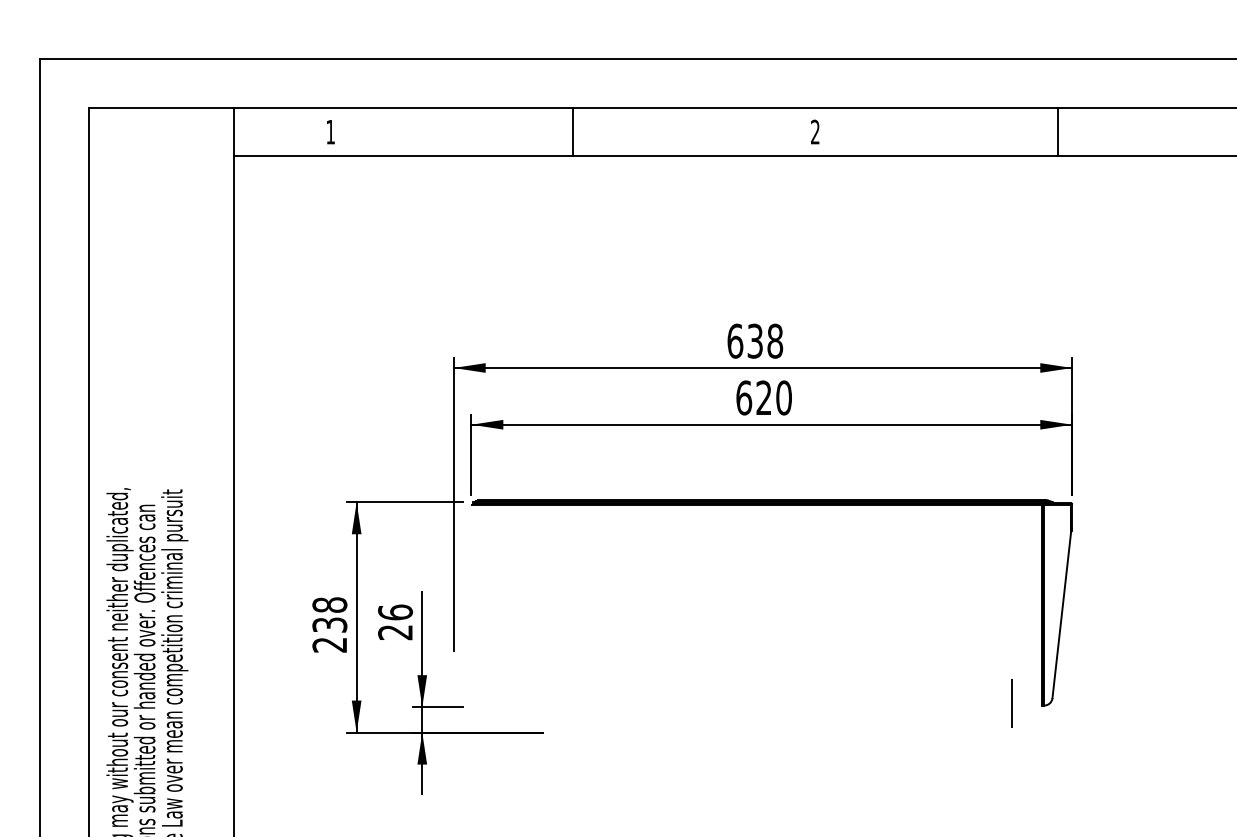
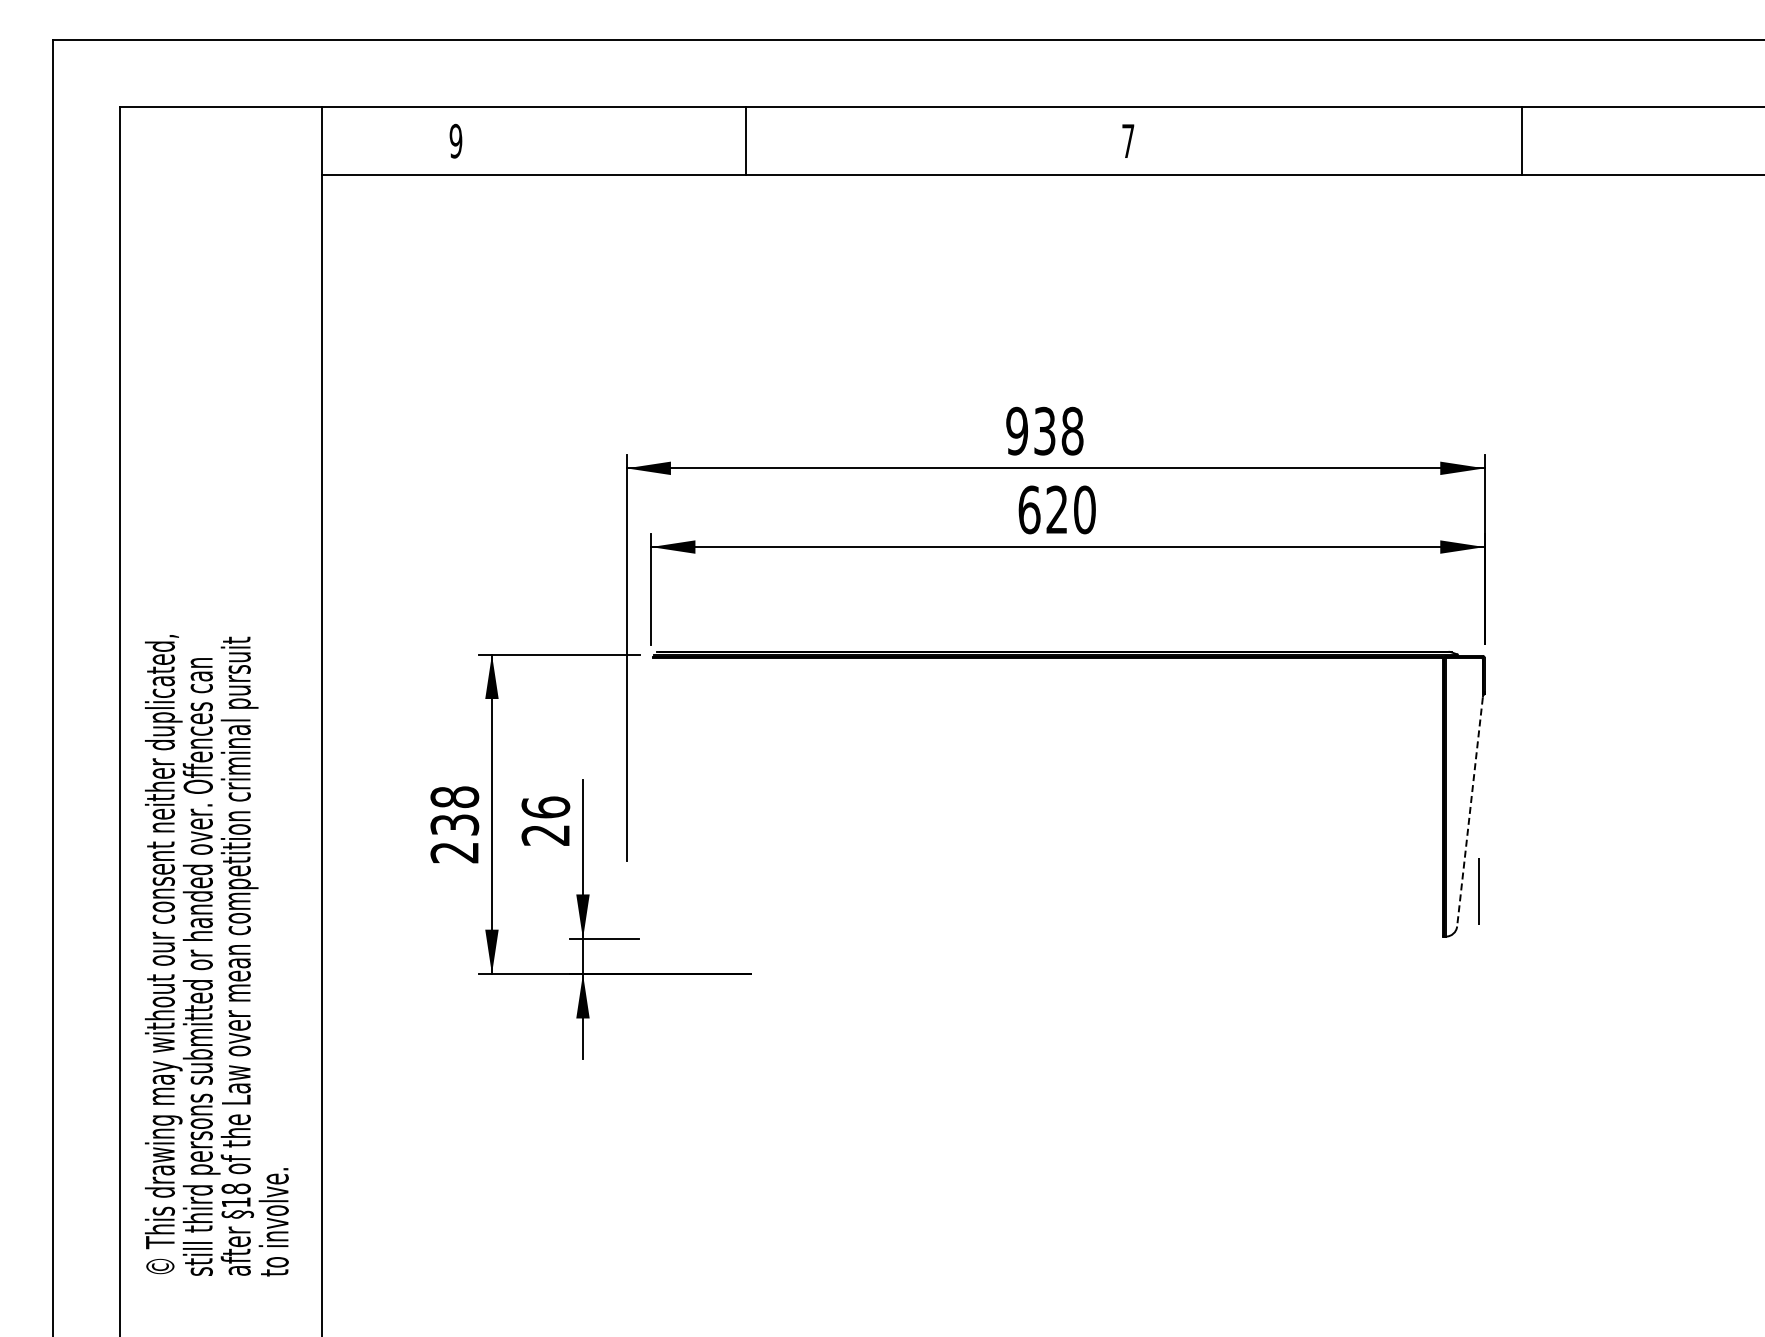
text: (330, 131) -> (455, 140), 1 -> 9
line: (573, 131) -> (746, 140), moved
text: (815, 131) -> (1128, 140), 2 -> 7
line: (1057, 131) -> (1521, 140), moved
text: (735, 340) -> (1017, 430), 638 -> 938
line: (1061, 616) -> (1469, 812), solid -> dashed
line: (1011, 703) -> (1478, 891), moved

